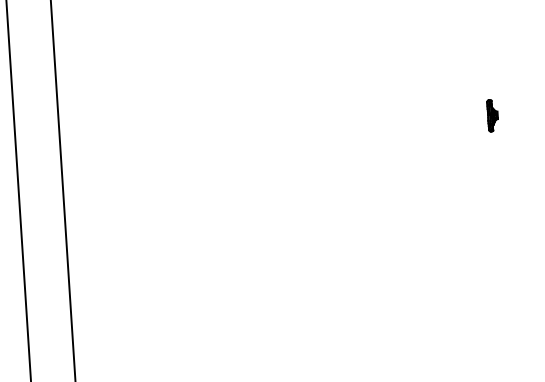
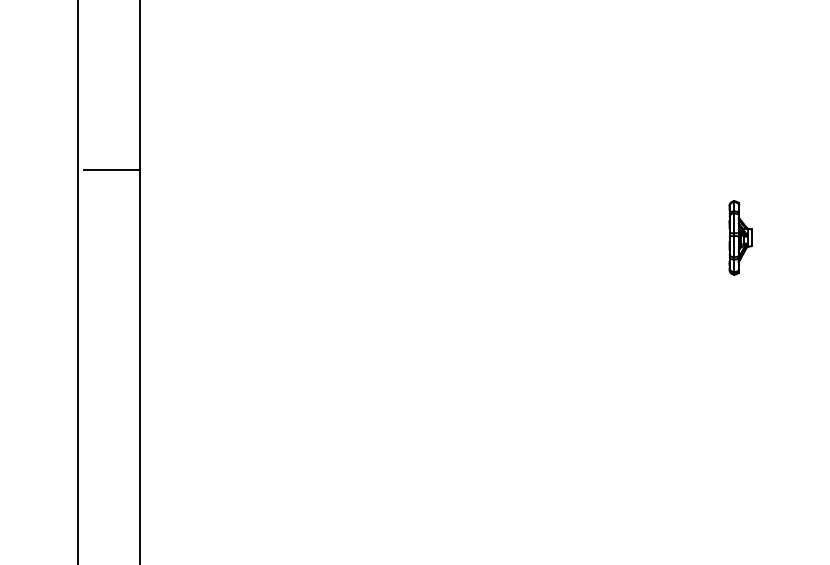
line: (36, 95) -> (111, 169), added
part: (492, 115) -> (740, 237), size x1.67

